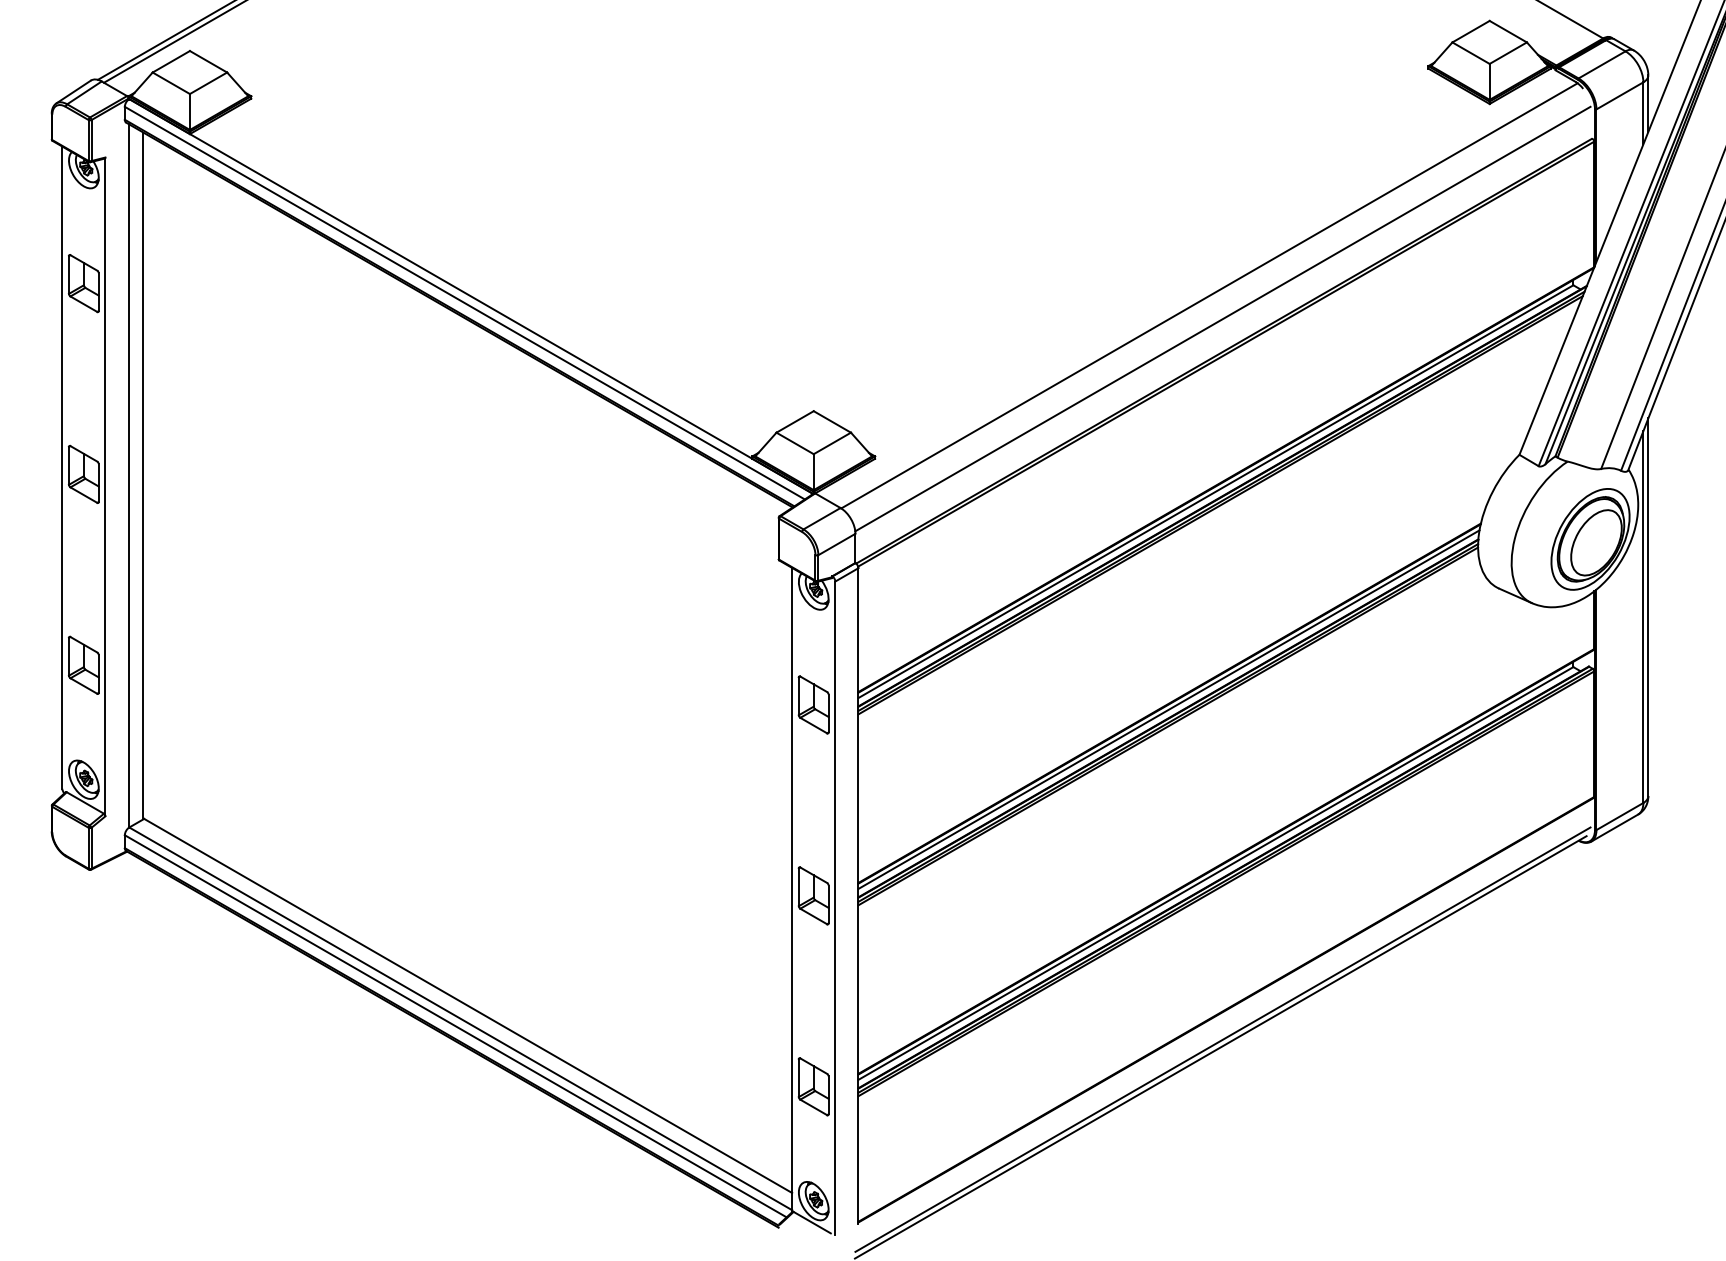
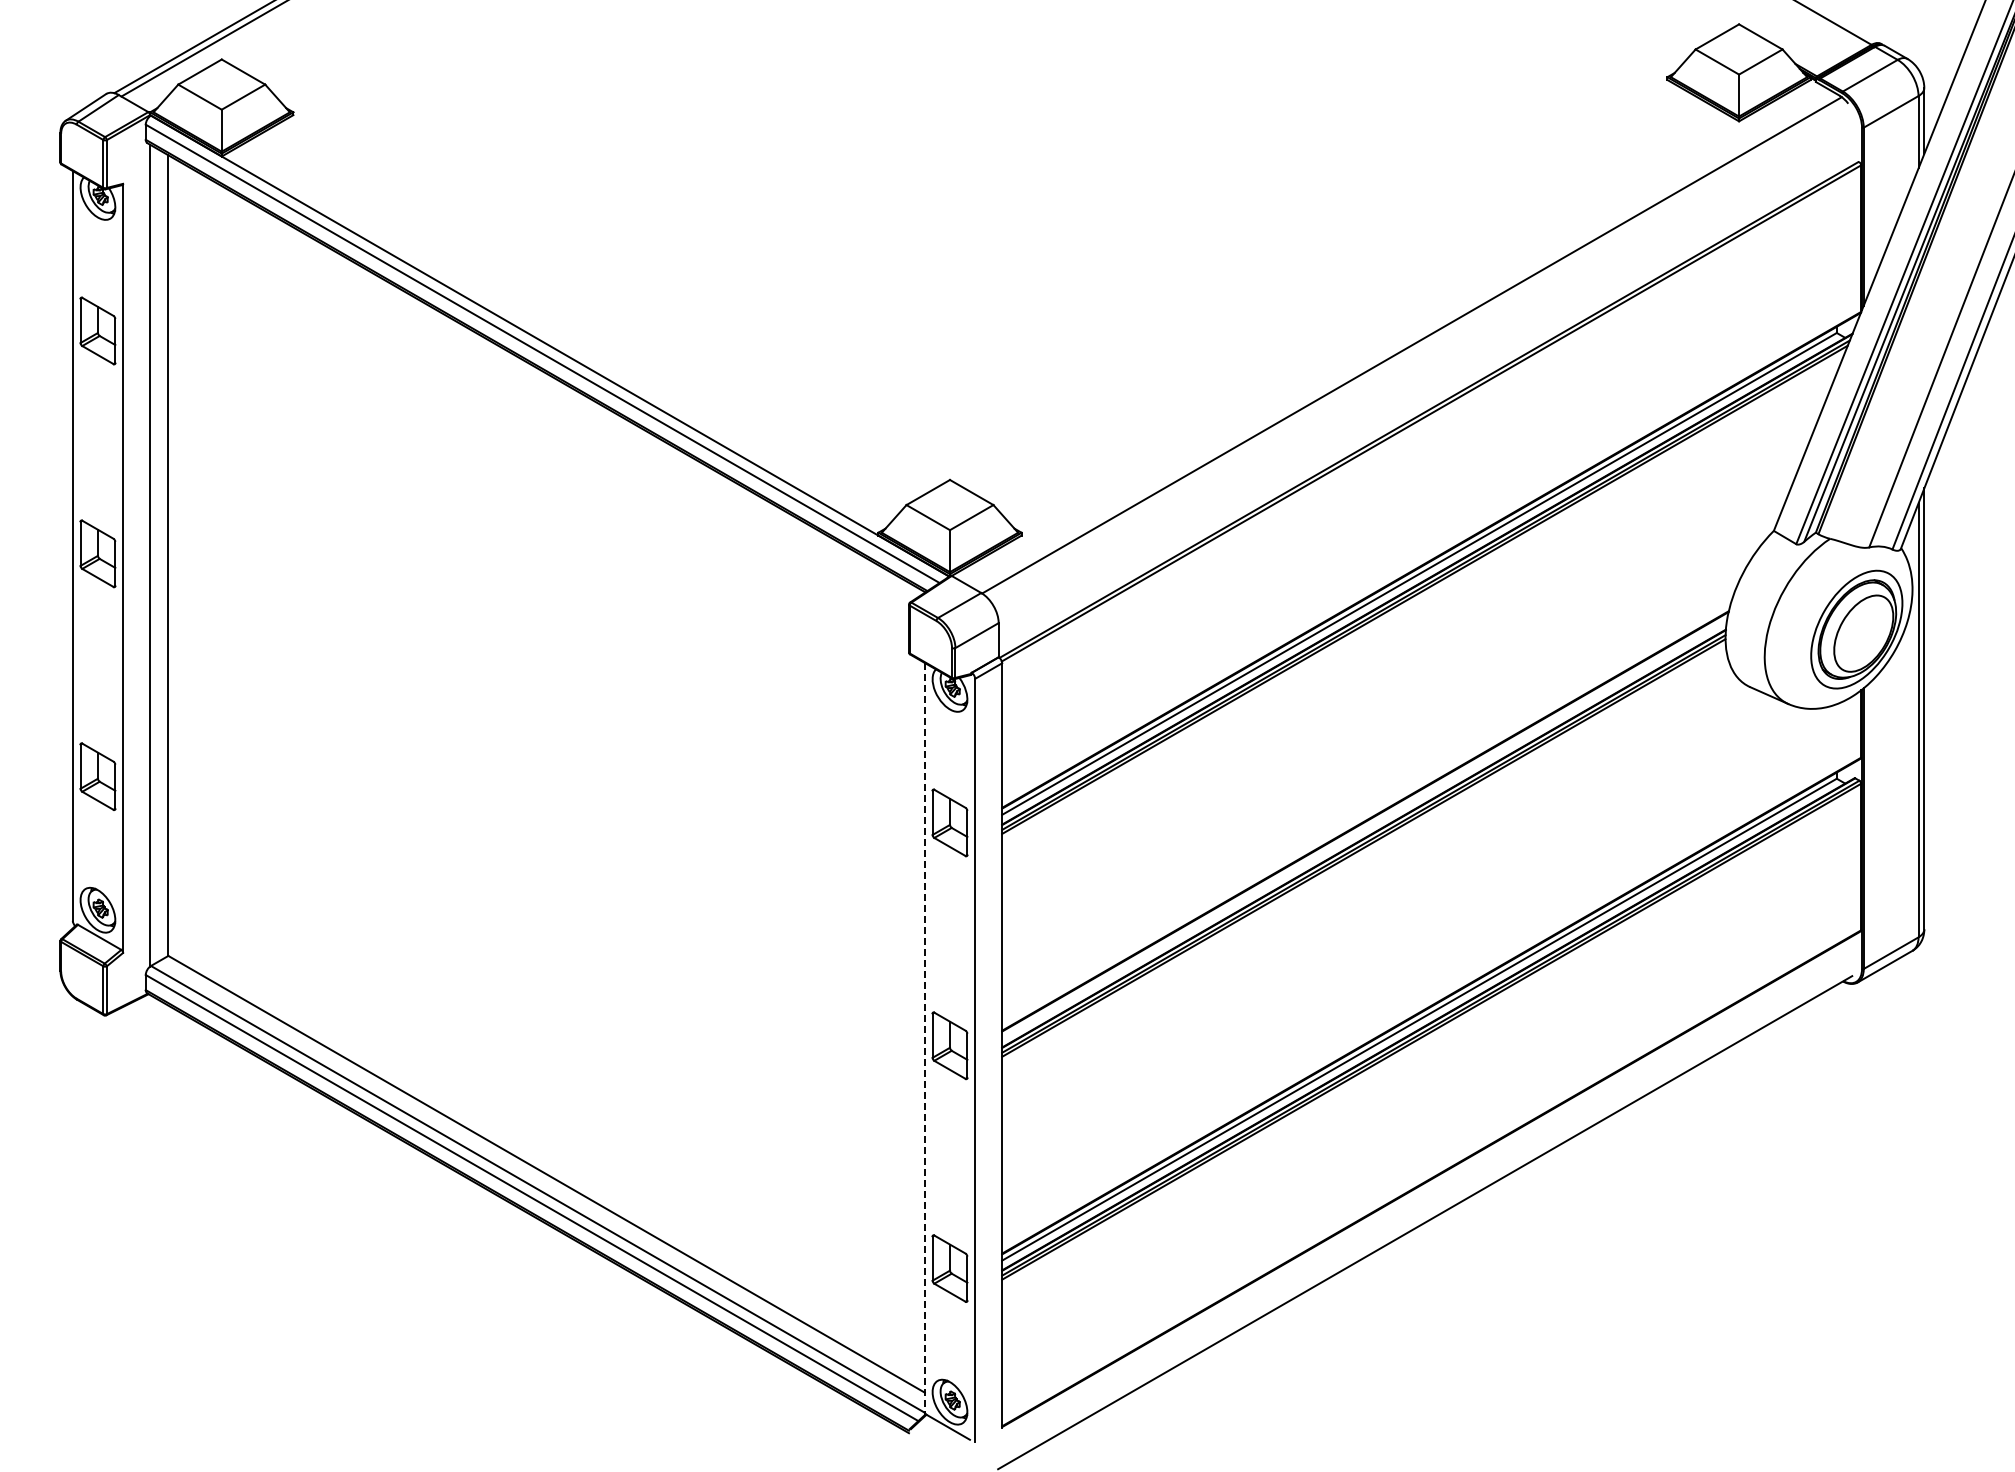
line: (1222, 319) -> (1427, 372), removed
line: (1168, 709) -> (1364, 828), removed
line: (791, 890) -> (924, 1039), solid -> dashed
line: (1222, 1039) -> (1427, 1213), removed

